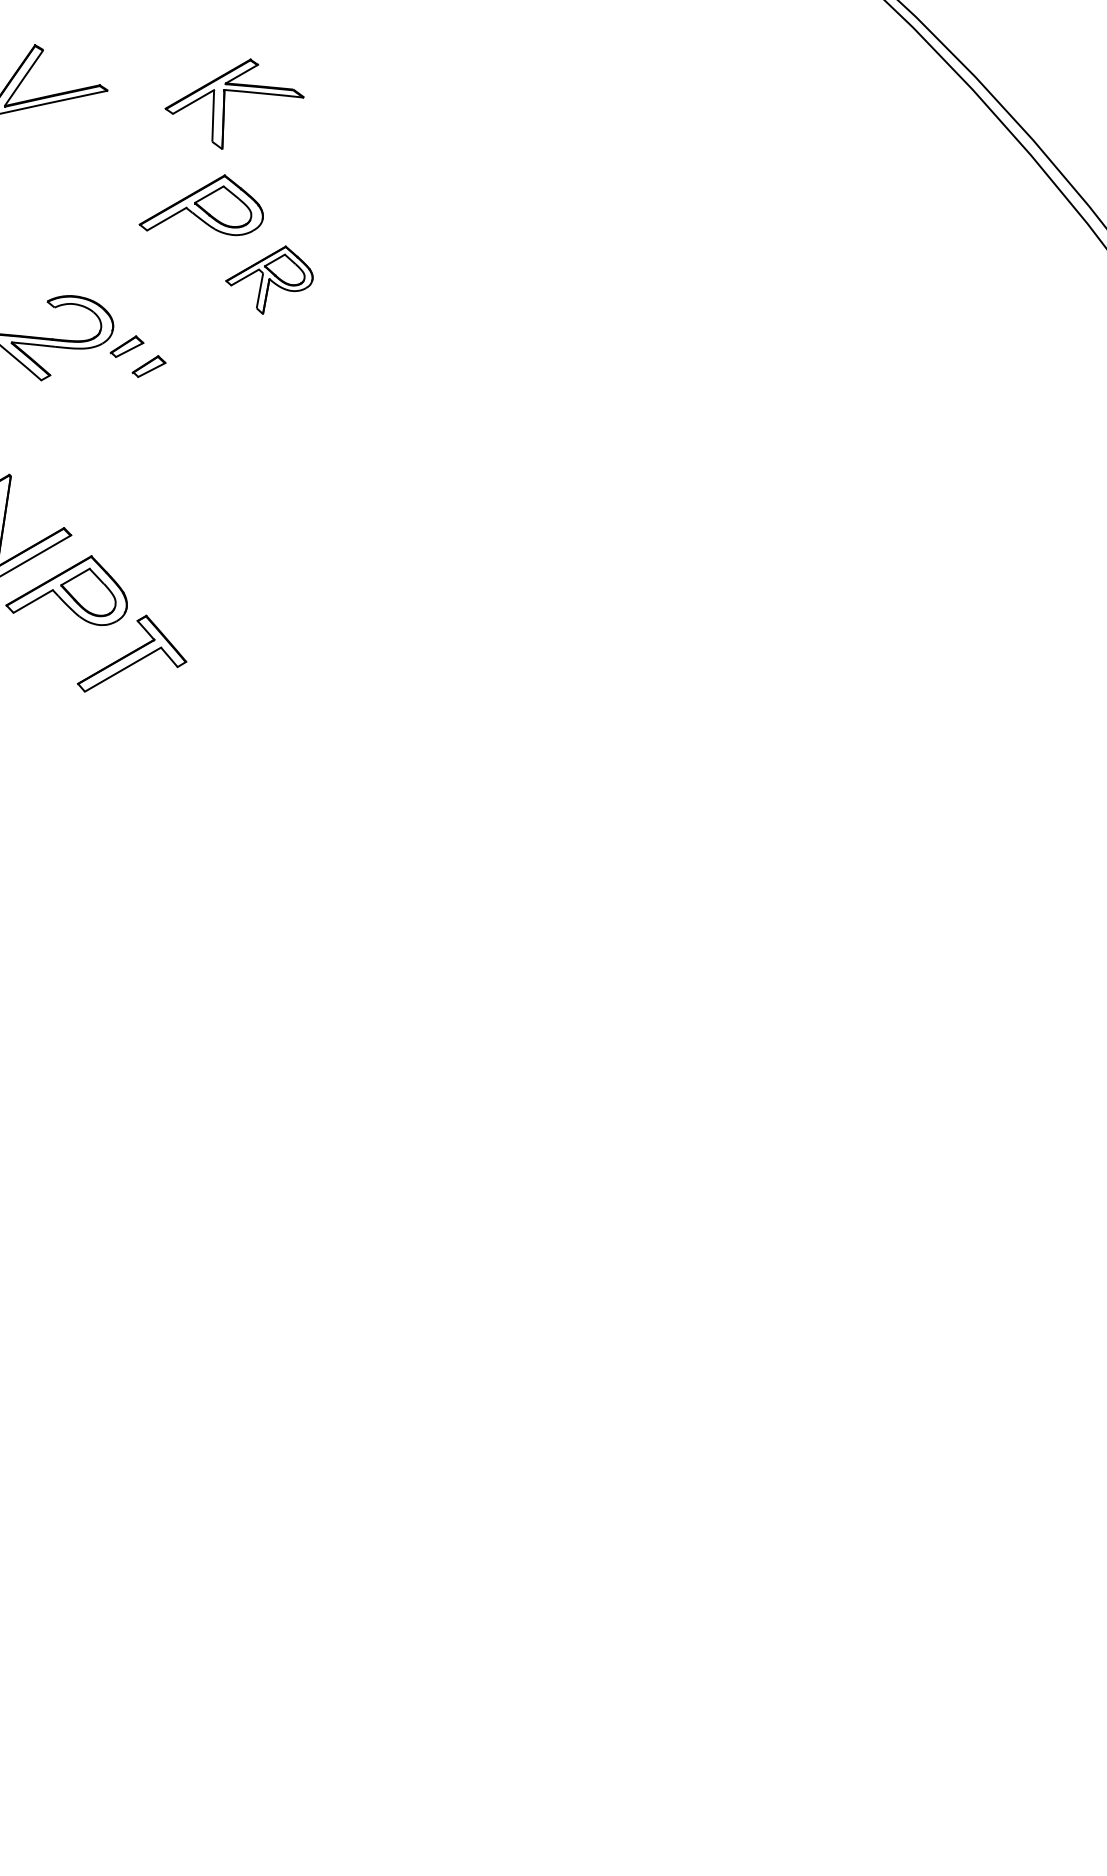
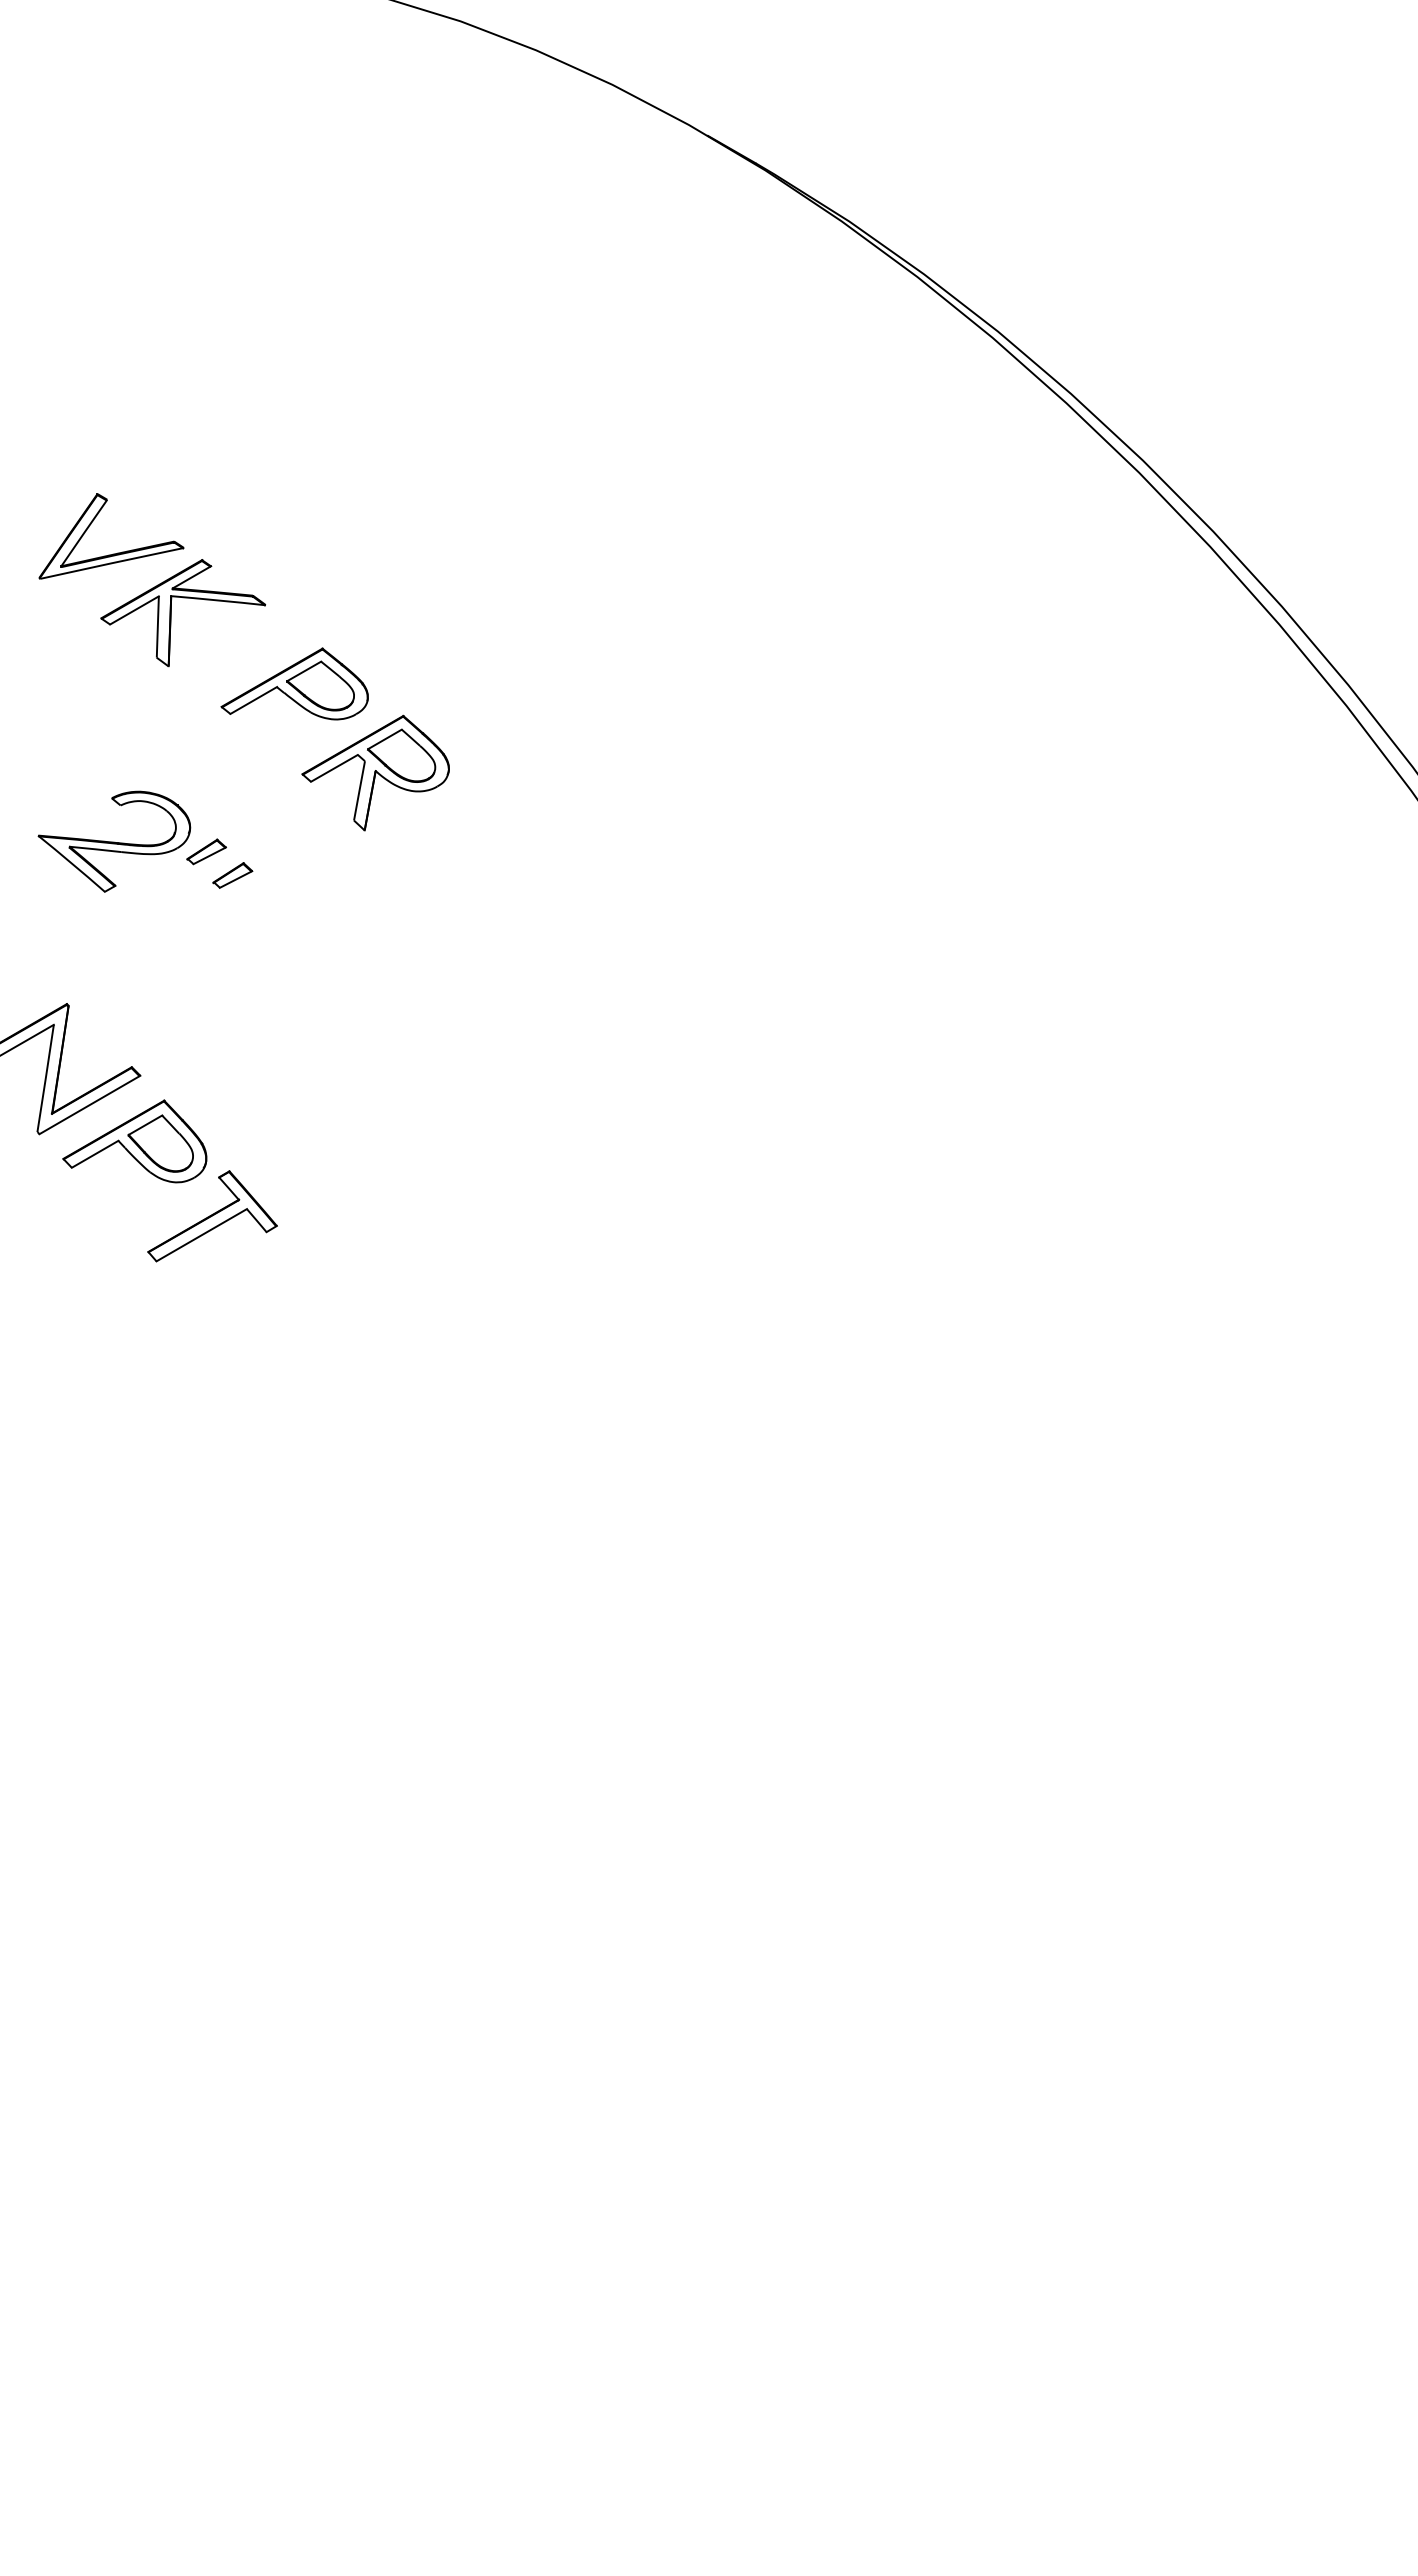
part: (224, 104) -> (171, 613), moved
part: (269, 279) -> (375, 772), size x1.43

